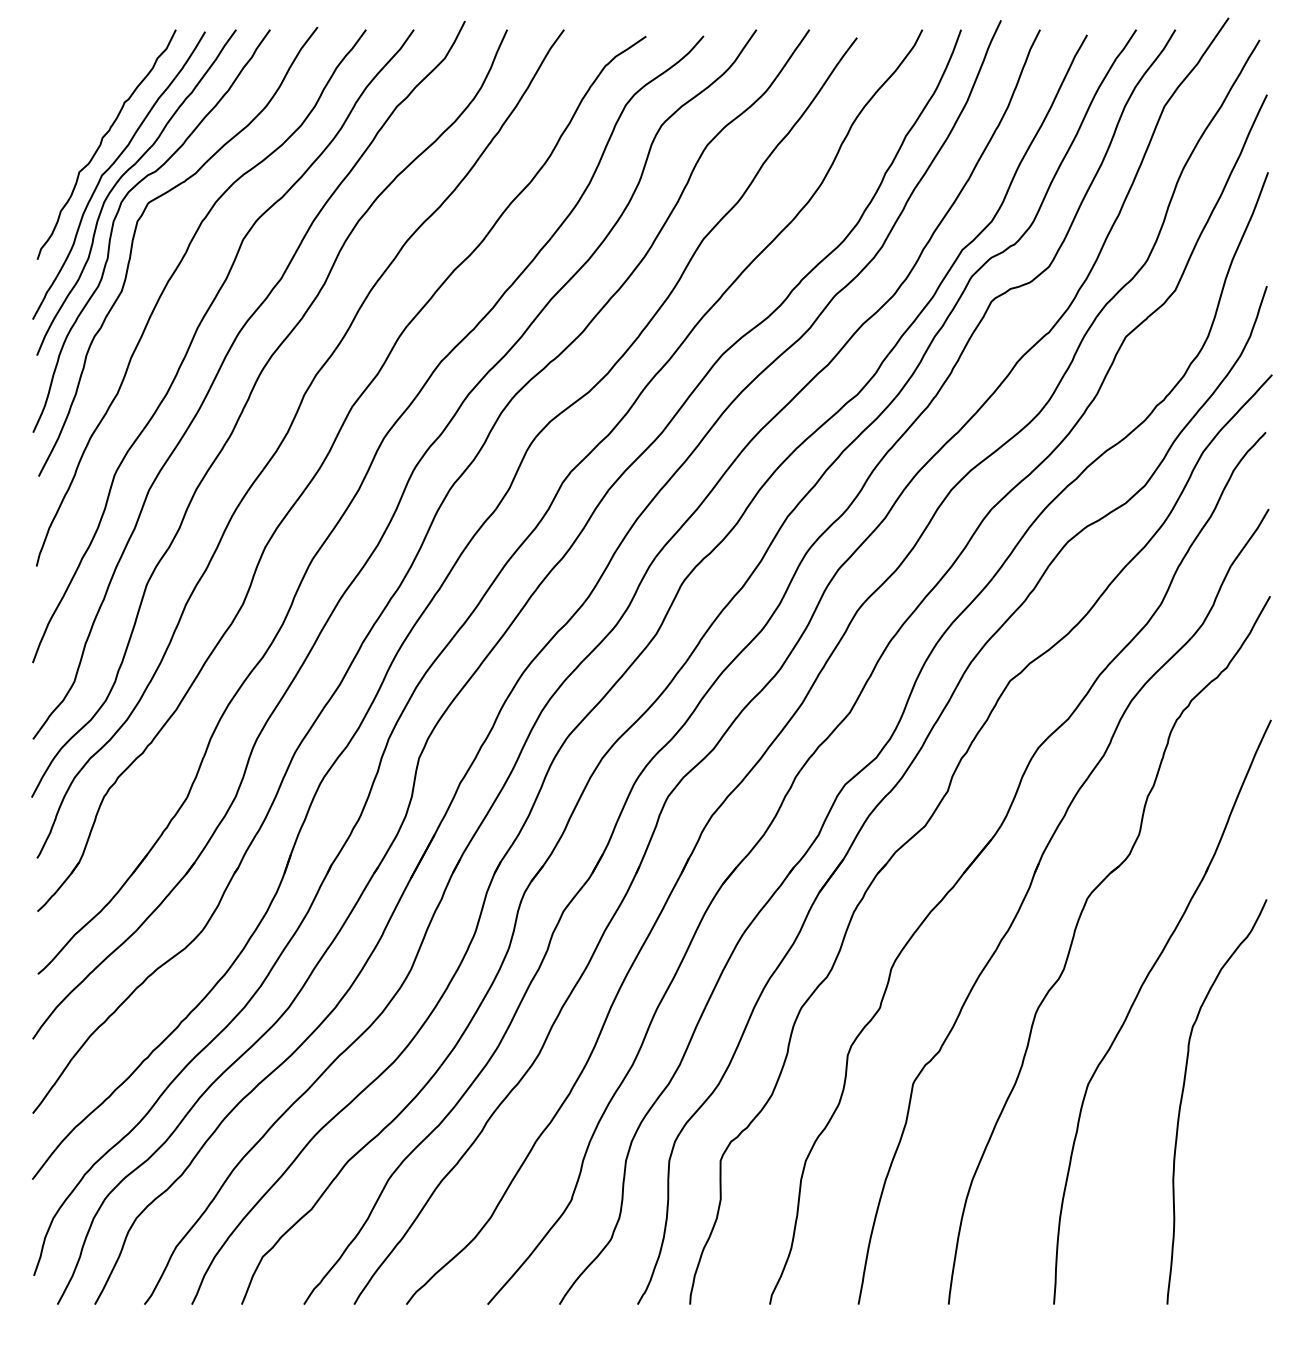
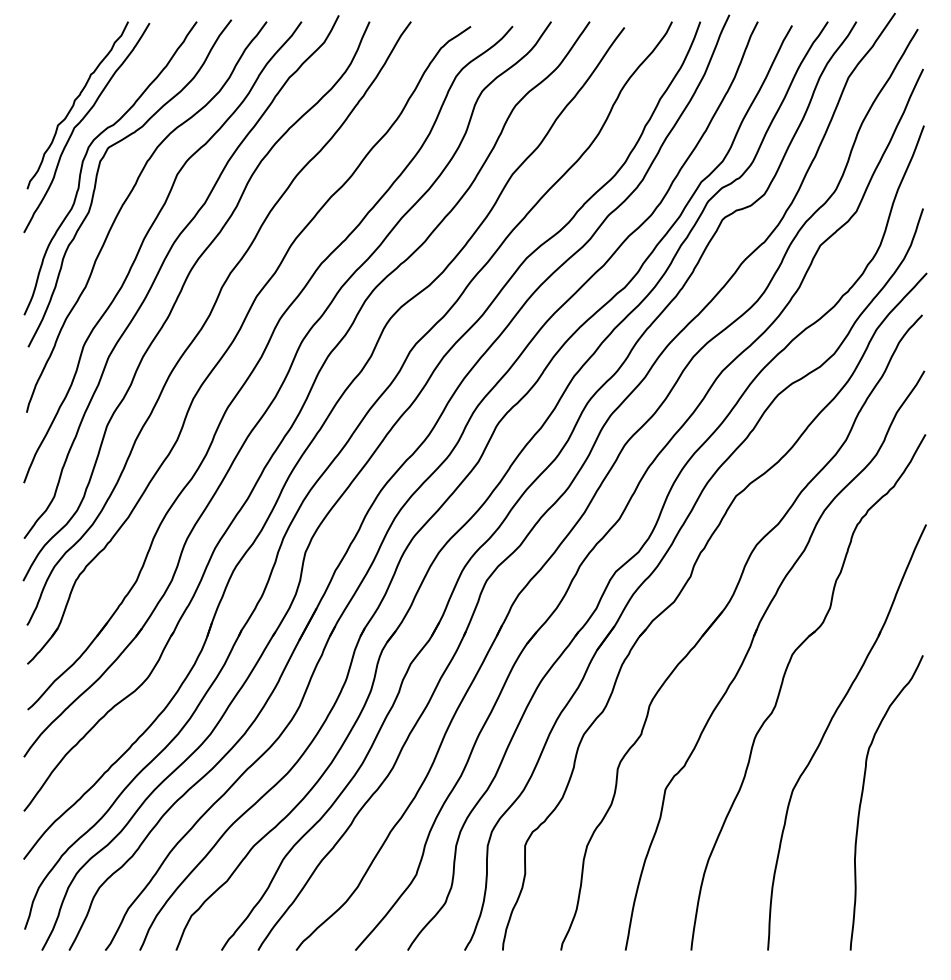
curve: (122, 177) -> (89, 129), removed

